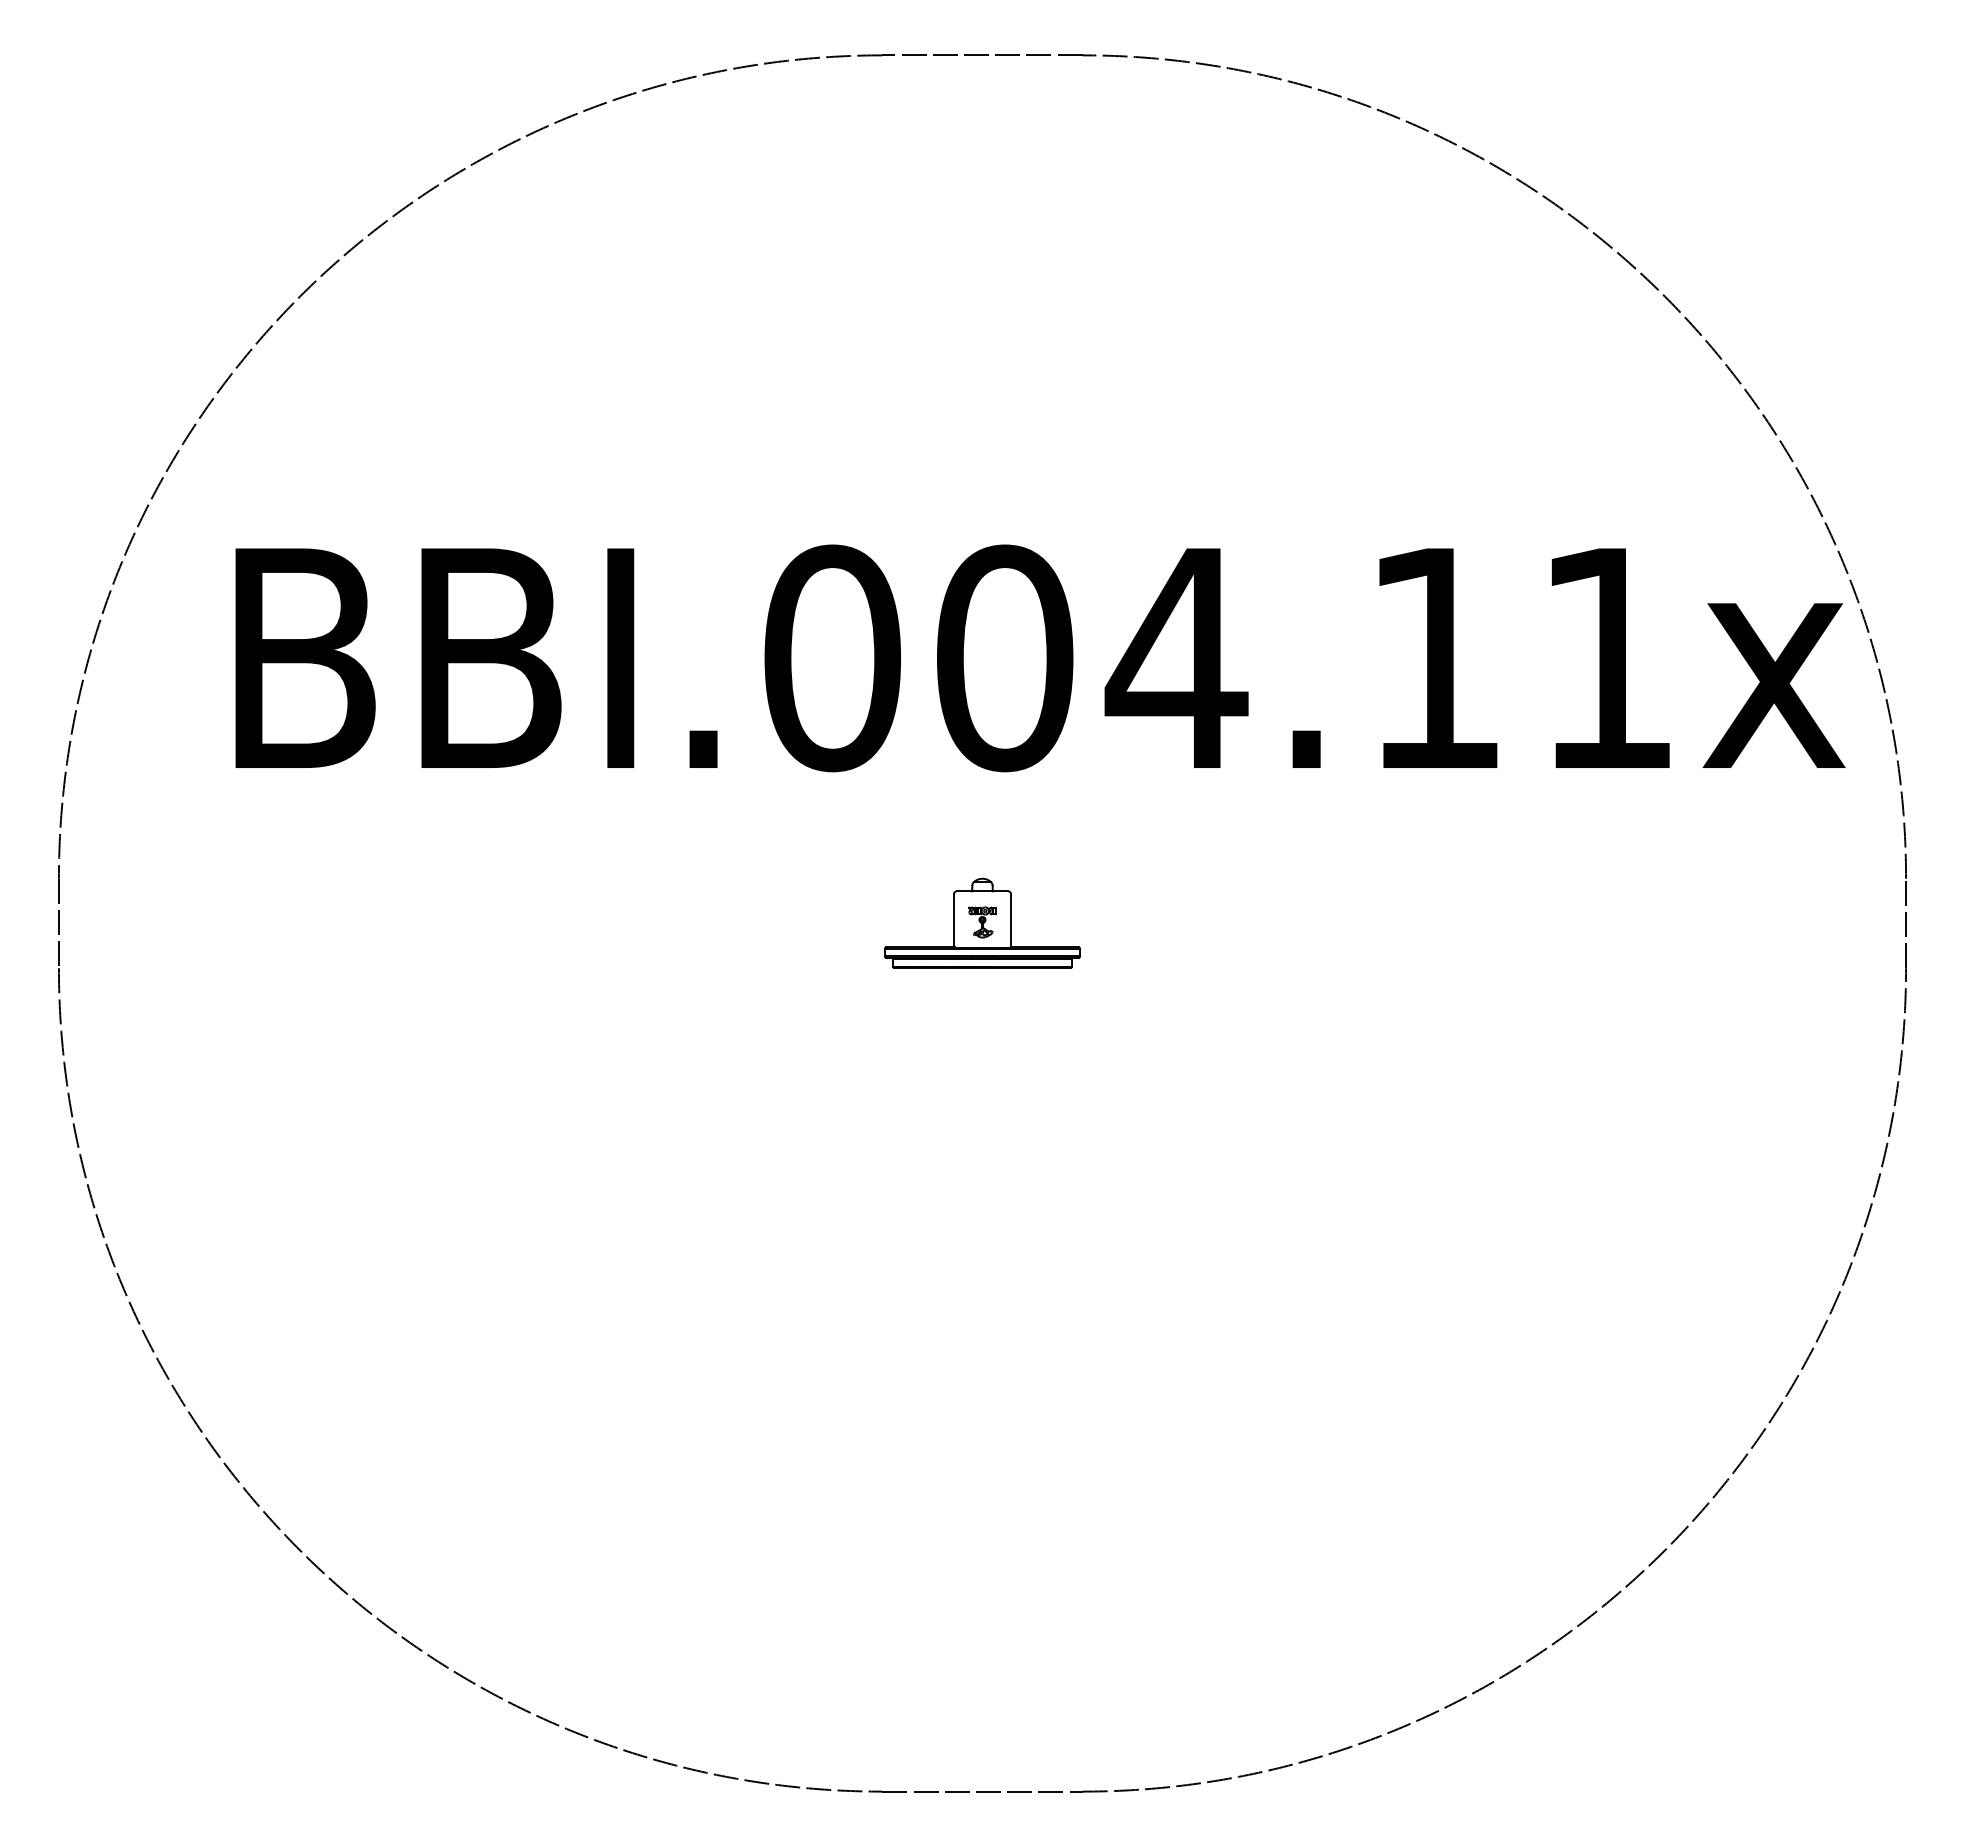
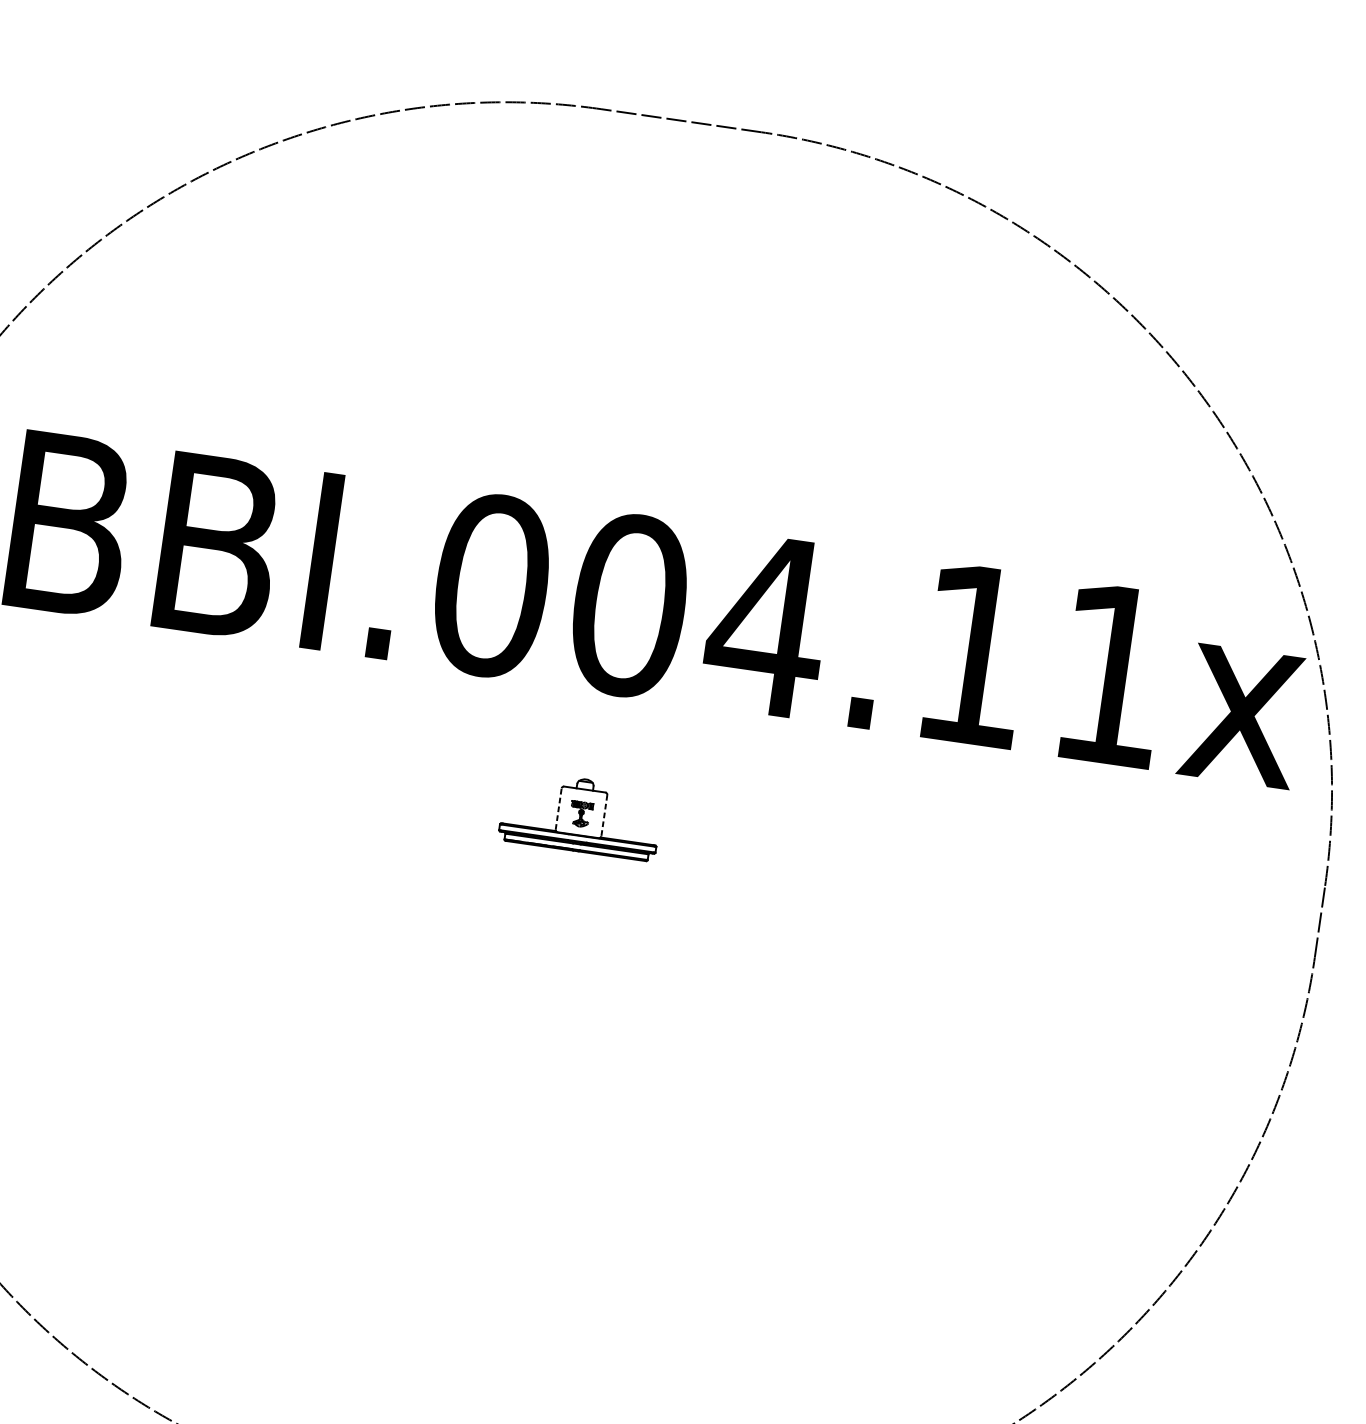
line: (953, 919) -> (558, 808), solid -> dashed
line: (1011, 919) -> (604, 815), solid -> dashed

